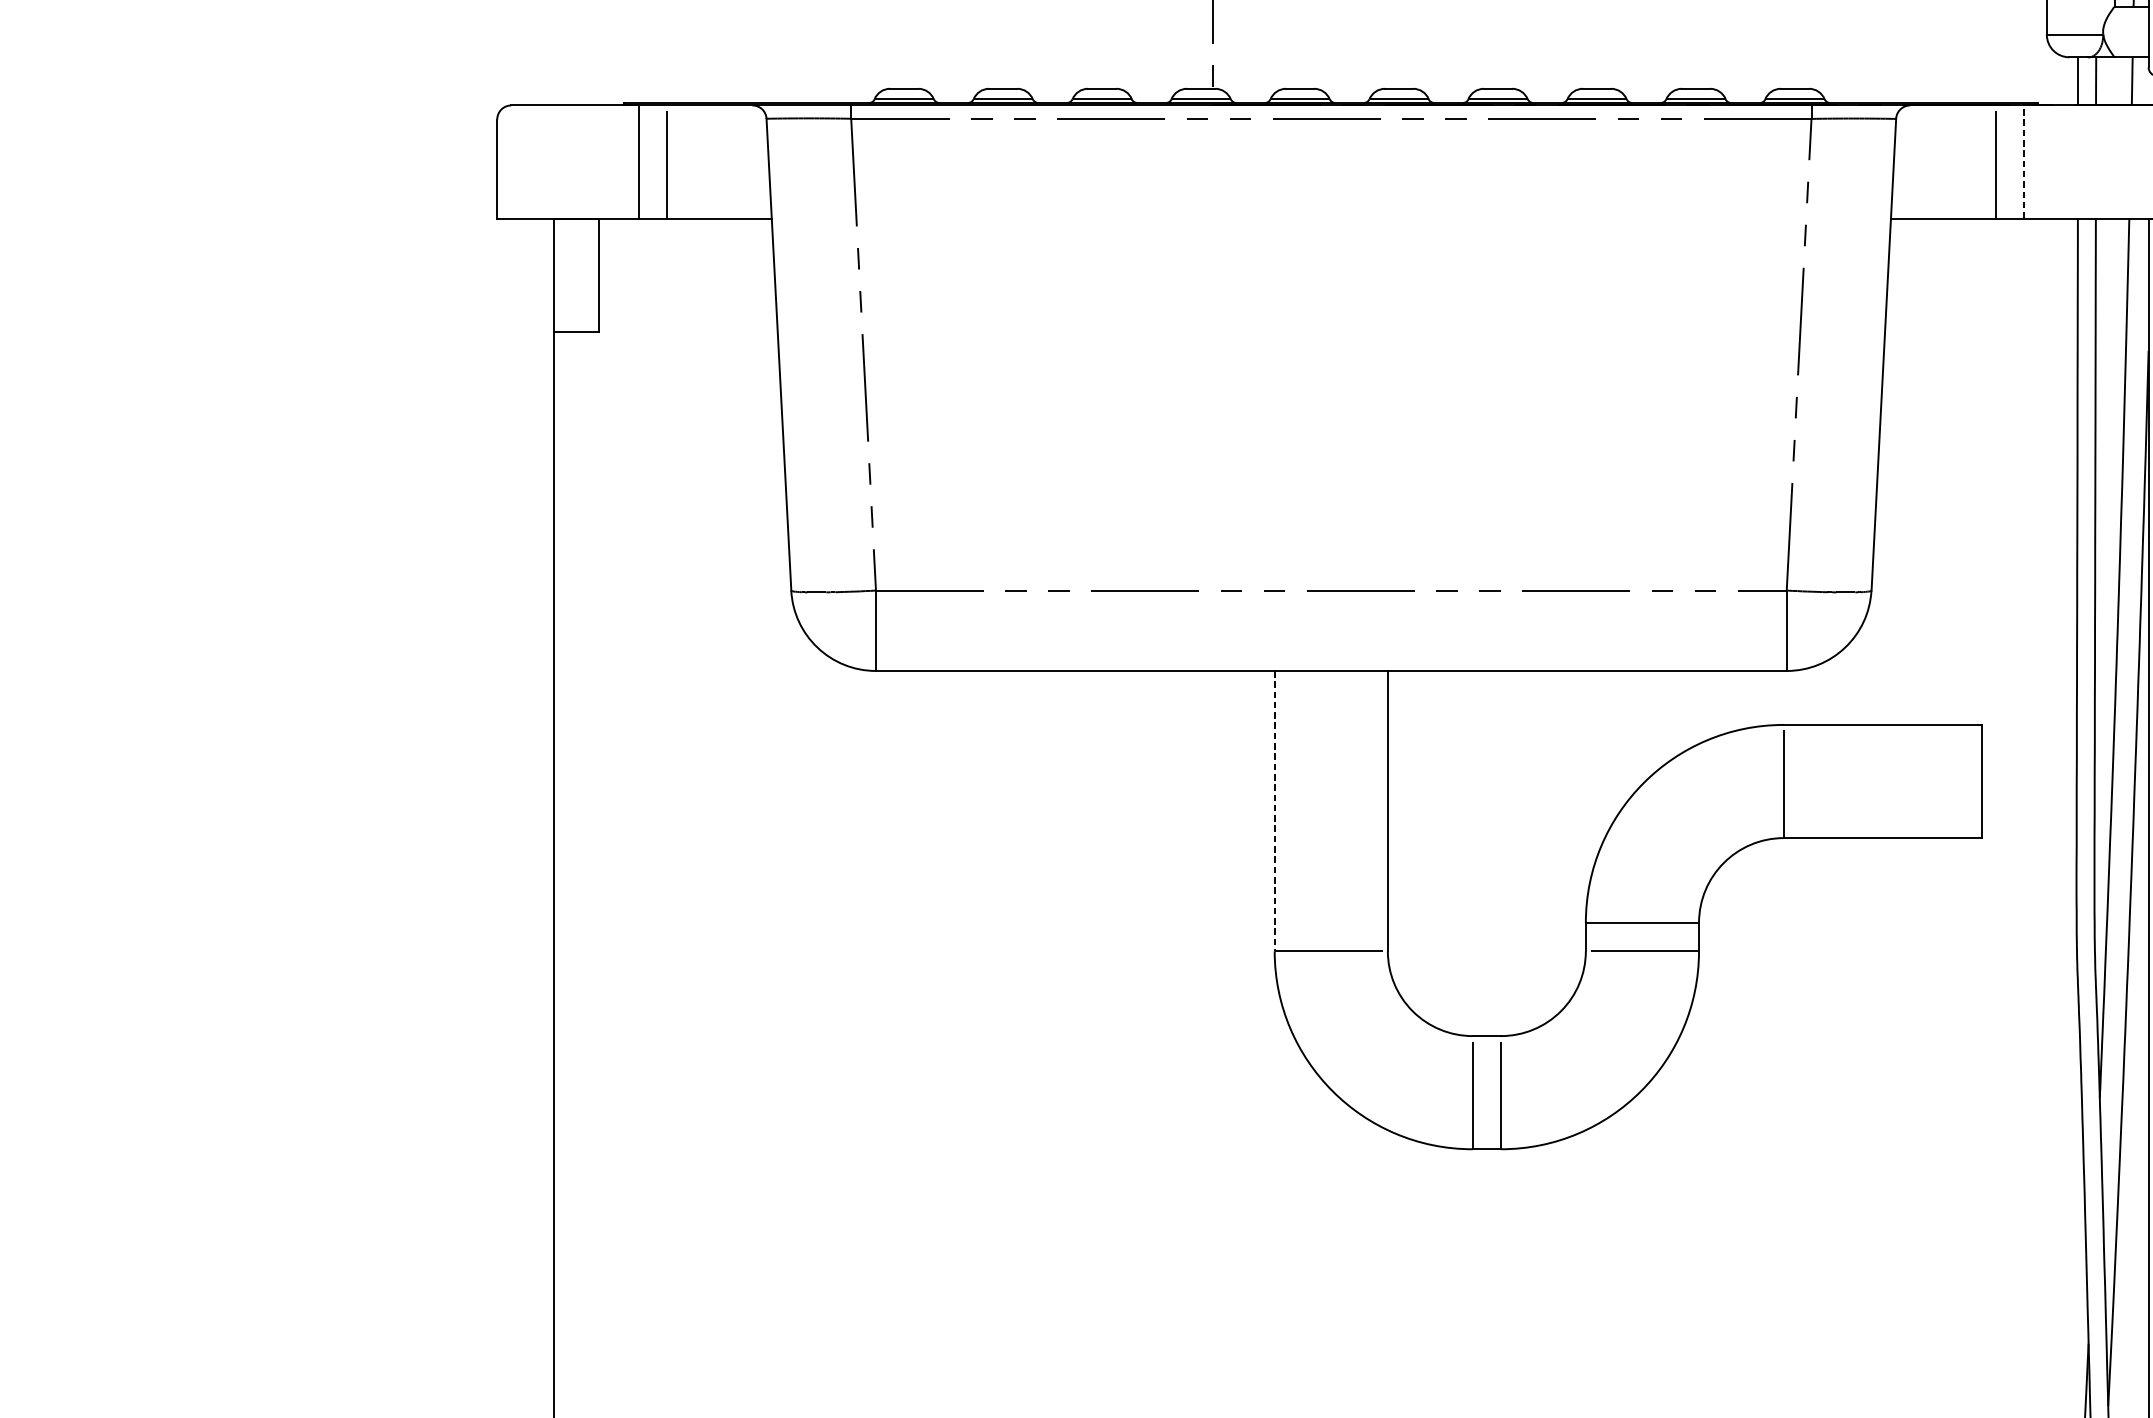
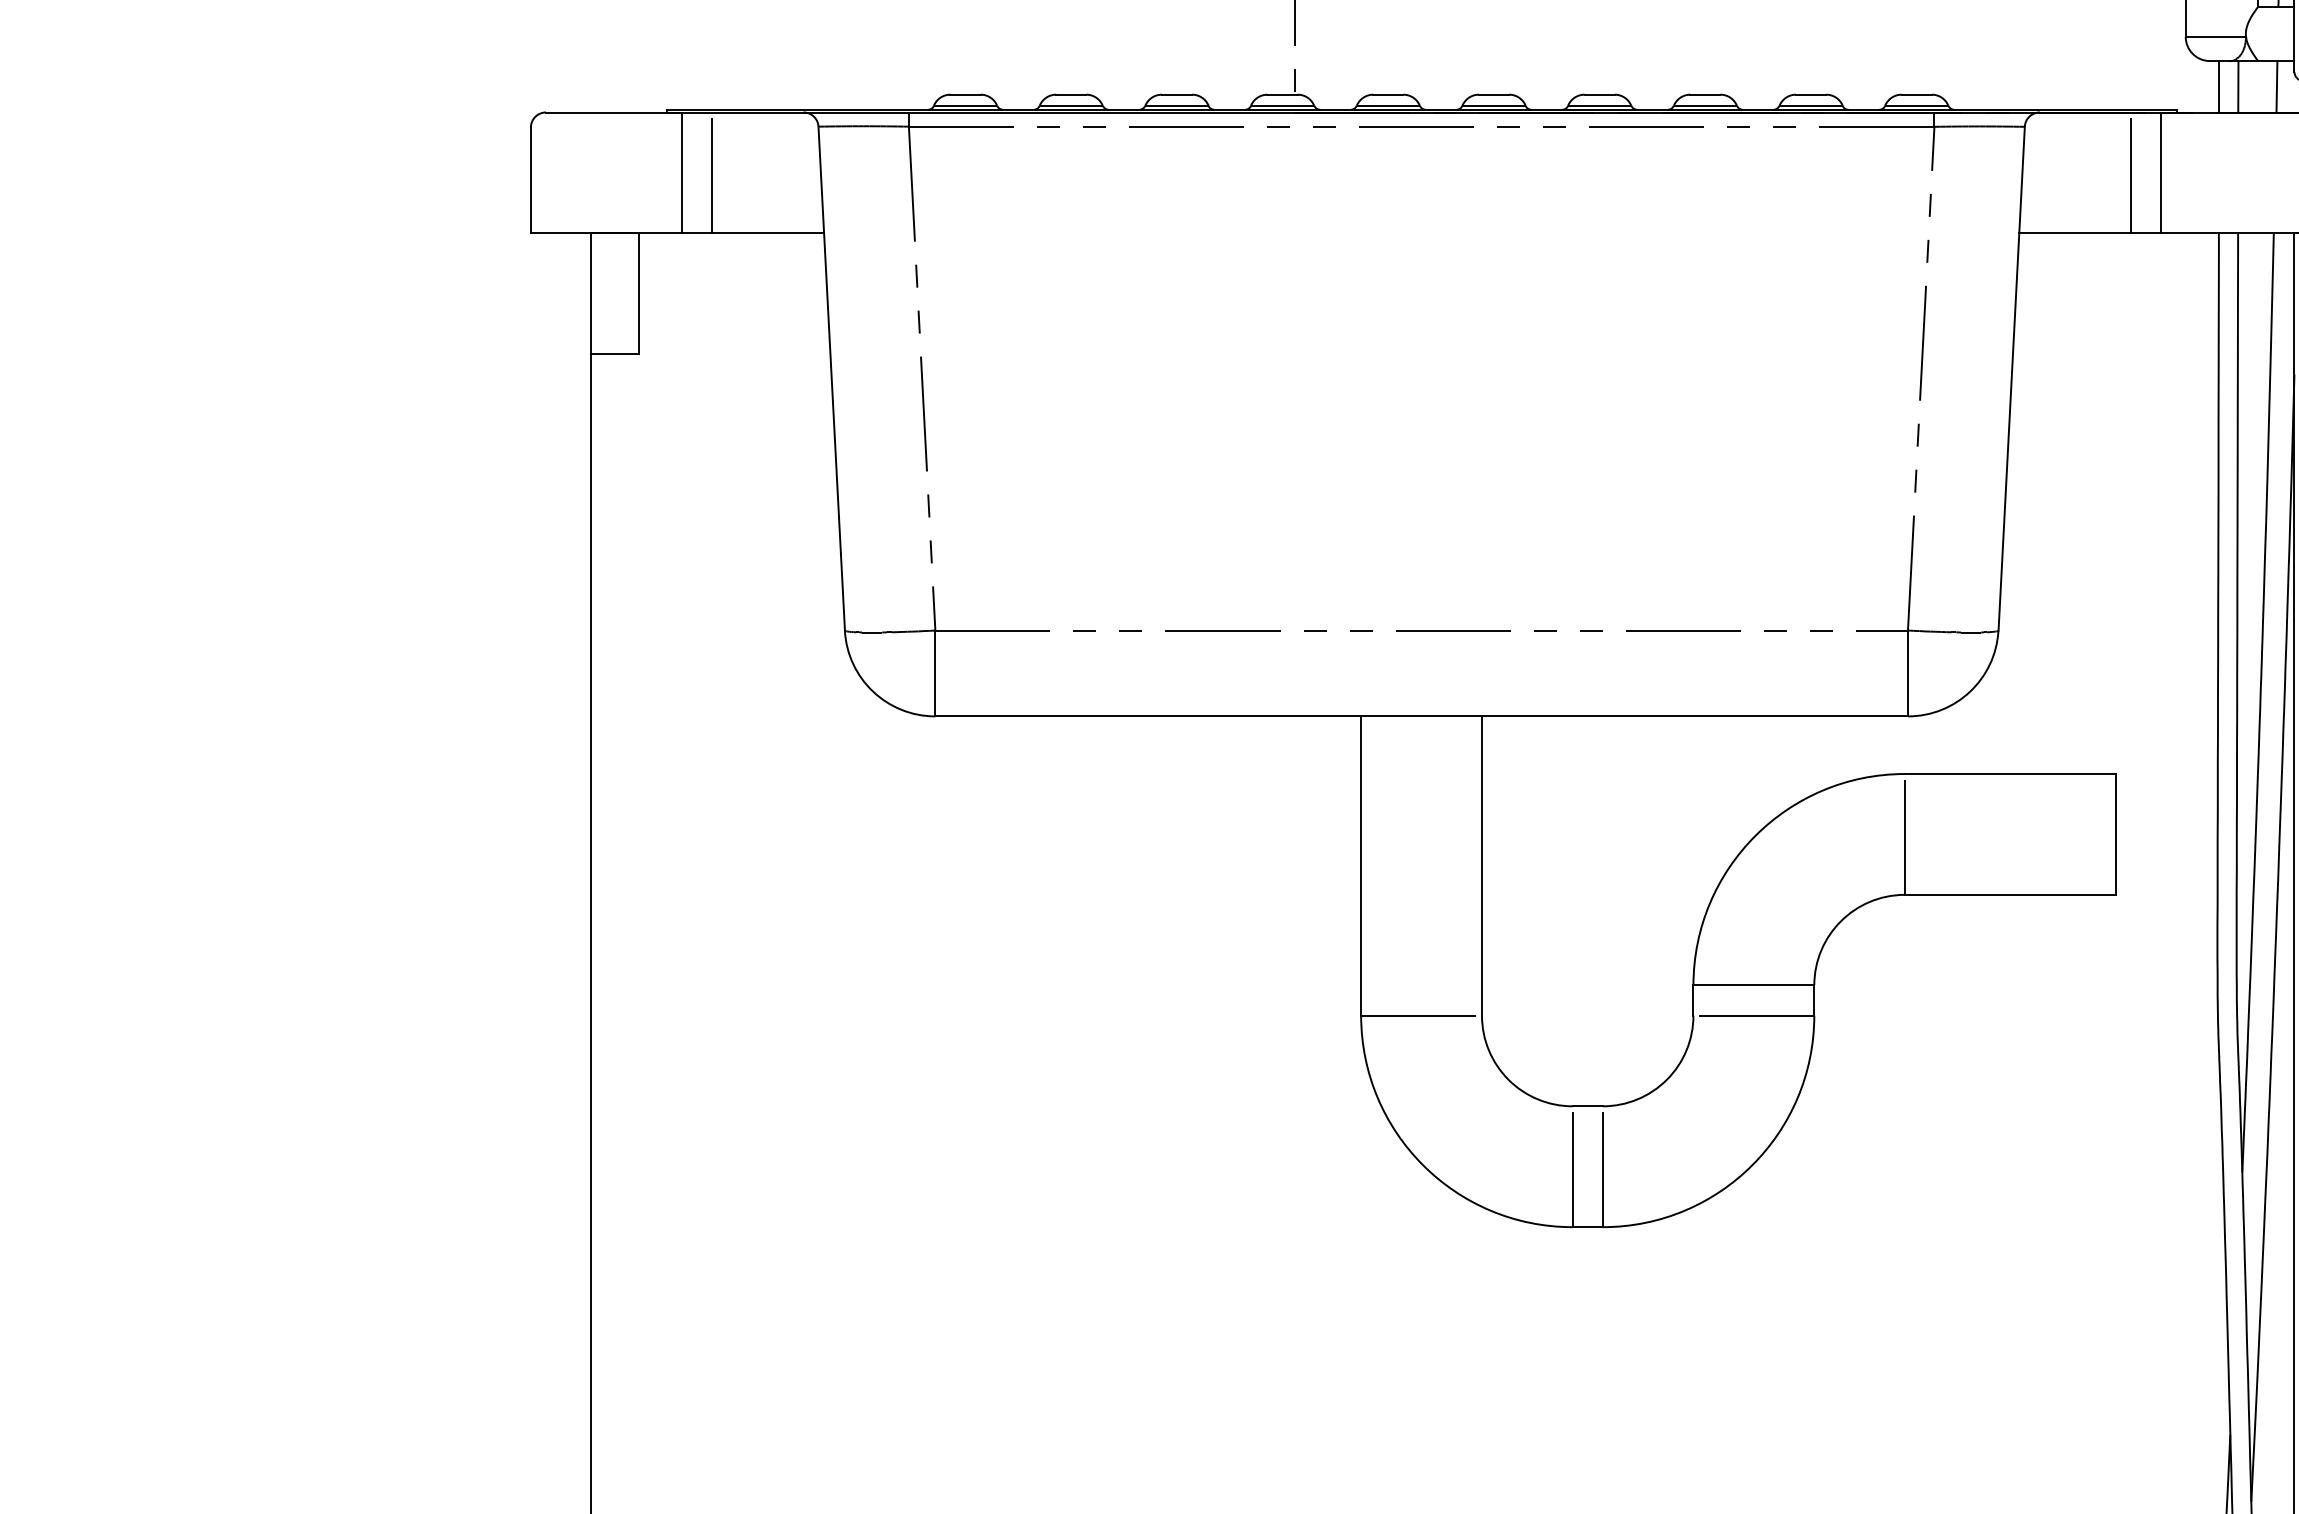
line: (2024, 161) -> (2161, 172), dashed -> solid
line: (1275, 811) -> (1361, 866), dashed -> solid

